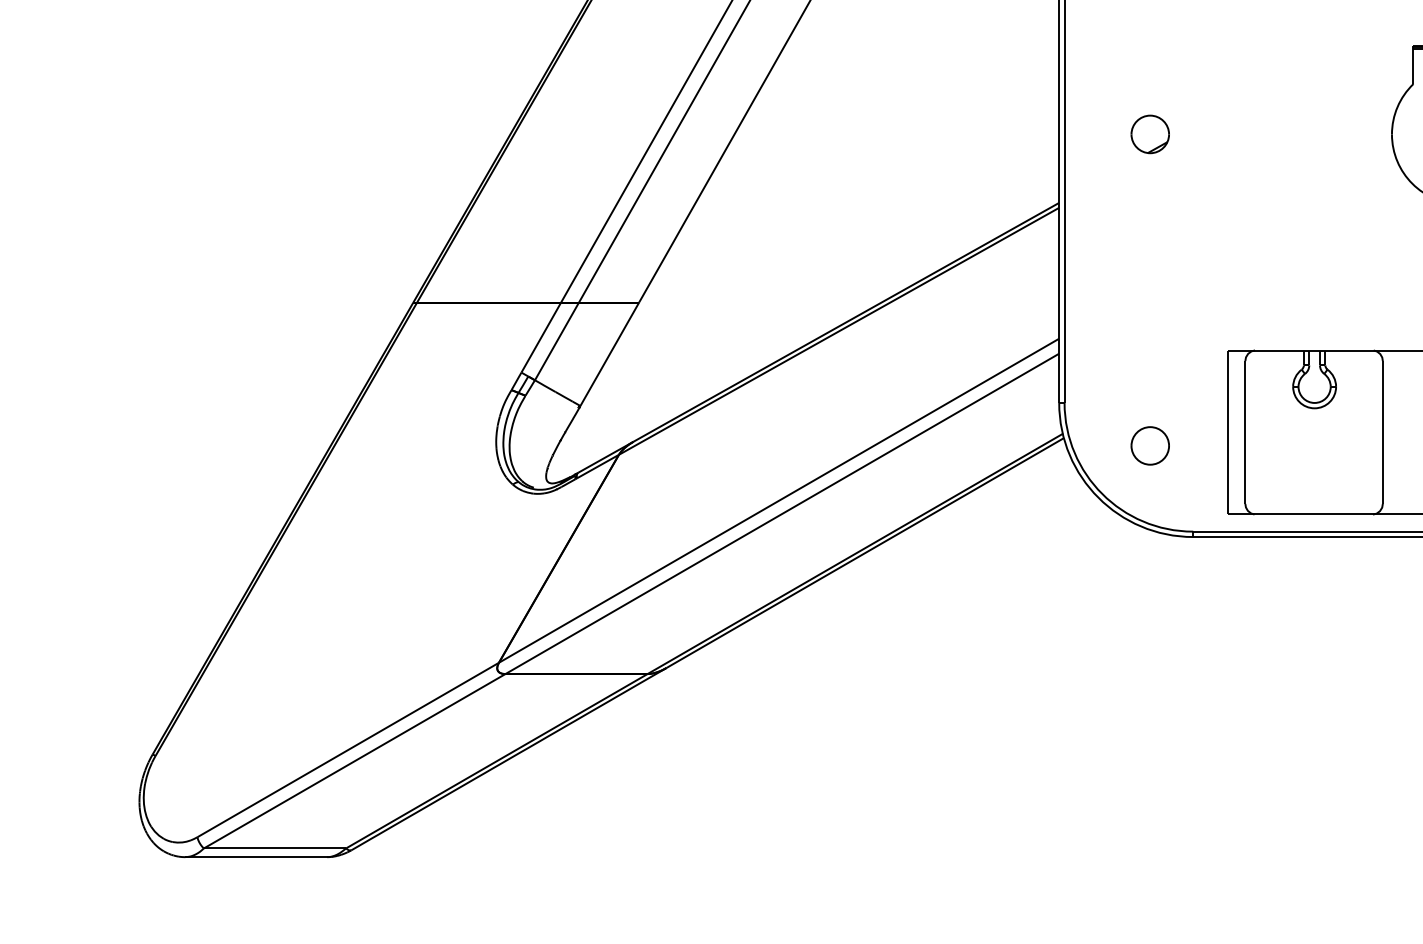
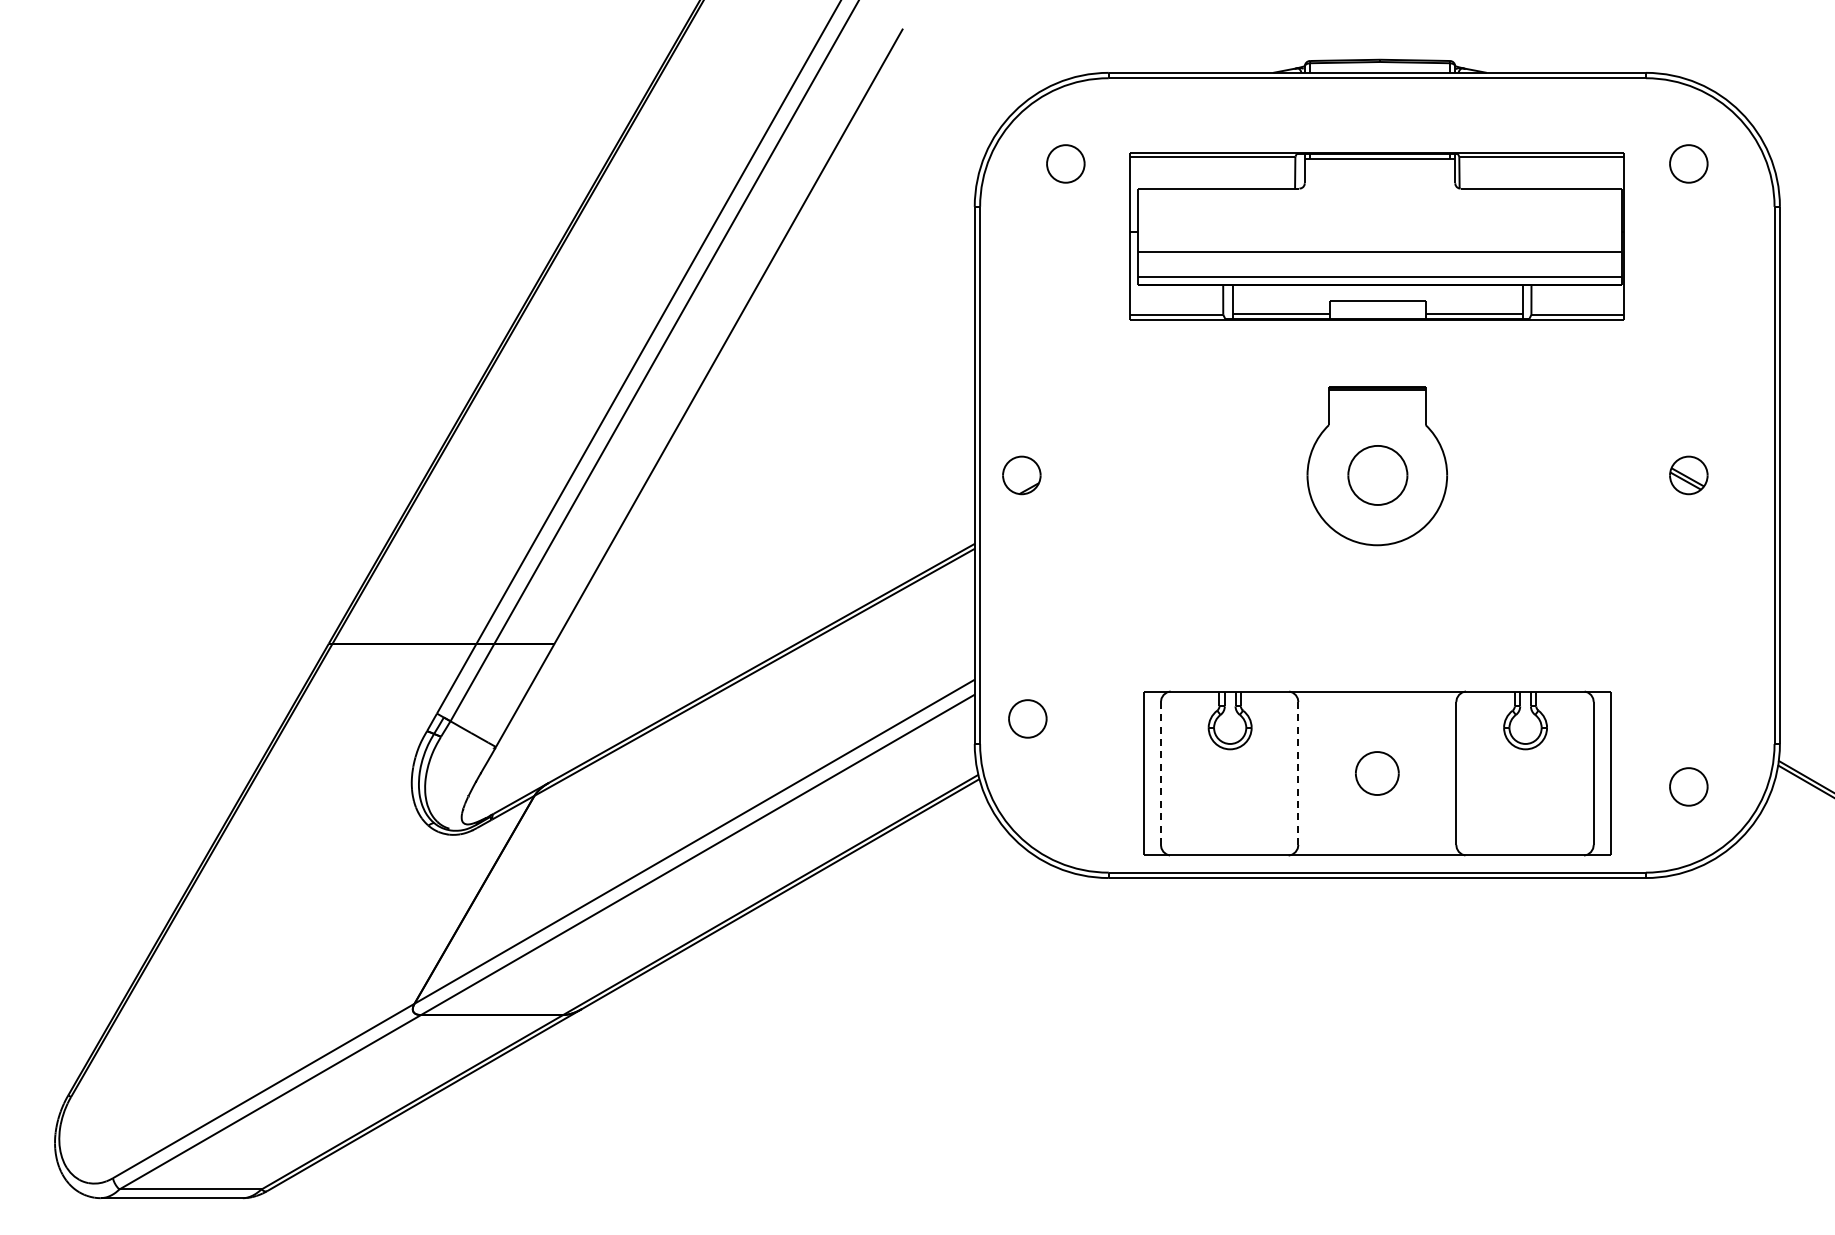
part: (1149, 134) -> (1021, 475), moved
line: (1244, 432) -> (1160, 773), solid -> dashed
line: (1382, 433) -> (1298, 774), solid -> dashed
part: (1149, 445) -> (1027, 718), moved

